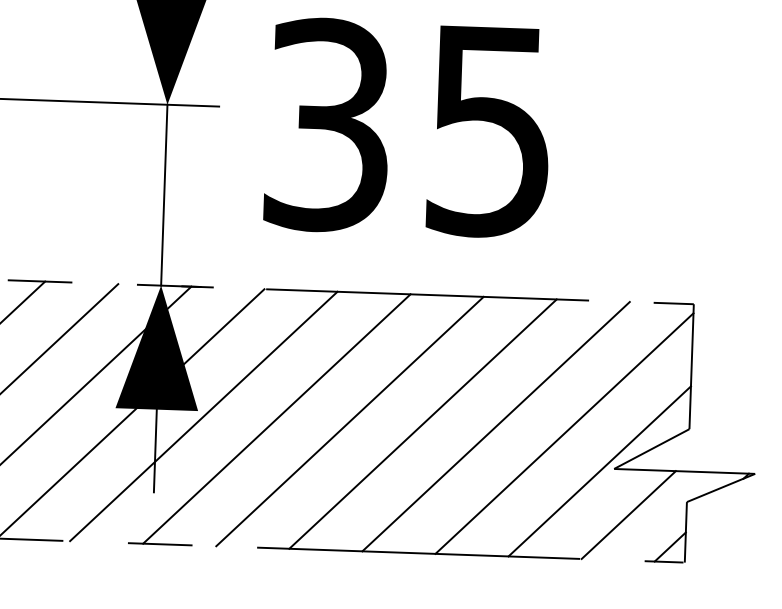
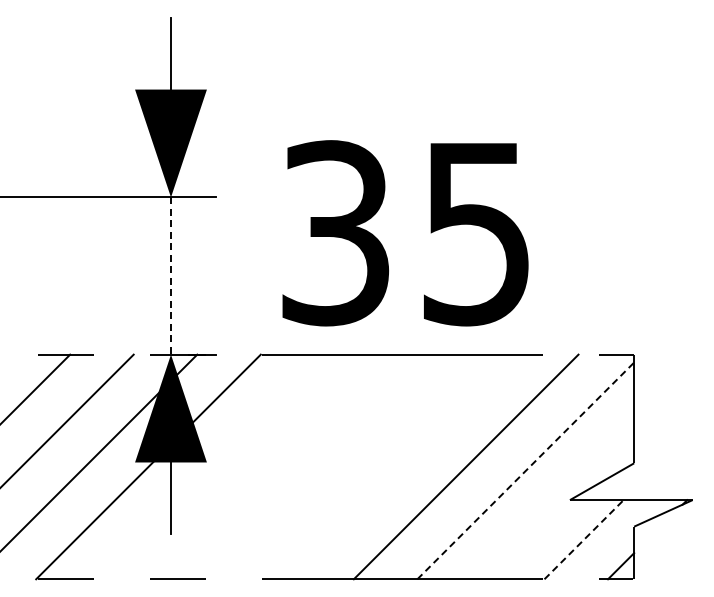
text: (407, 128) -> (405, 233), moved
line: (164, 195) -> (171, 276), solid -> dashed
line: (203, 415) -> (211, 466), removed
line: (276, 418) -> (275, 466), removed
line: (349, 420) -> (338, 466), removed
line: (422, 423) -> (402, 466), removed
line: (565, 433) -> (526, 470), solid -> dashed
line: (599, 471) -> (557, 502), removed
line: (629, 514) -> (584, 539), solid -> dashed

